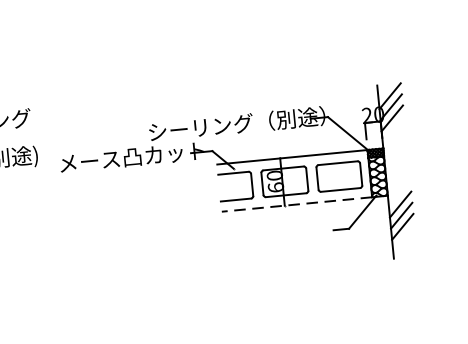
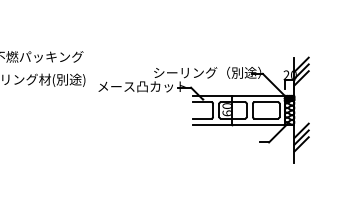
line: (297, 203) -> (239, 124), dashed -> solid

